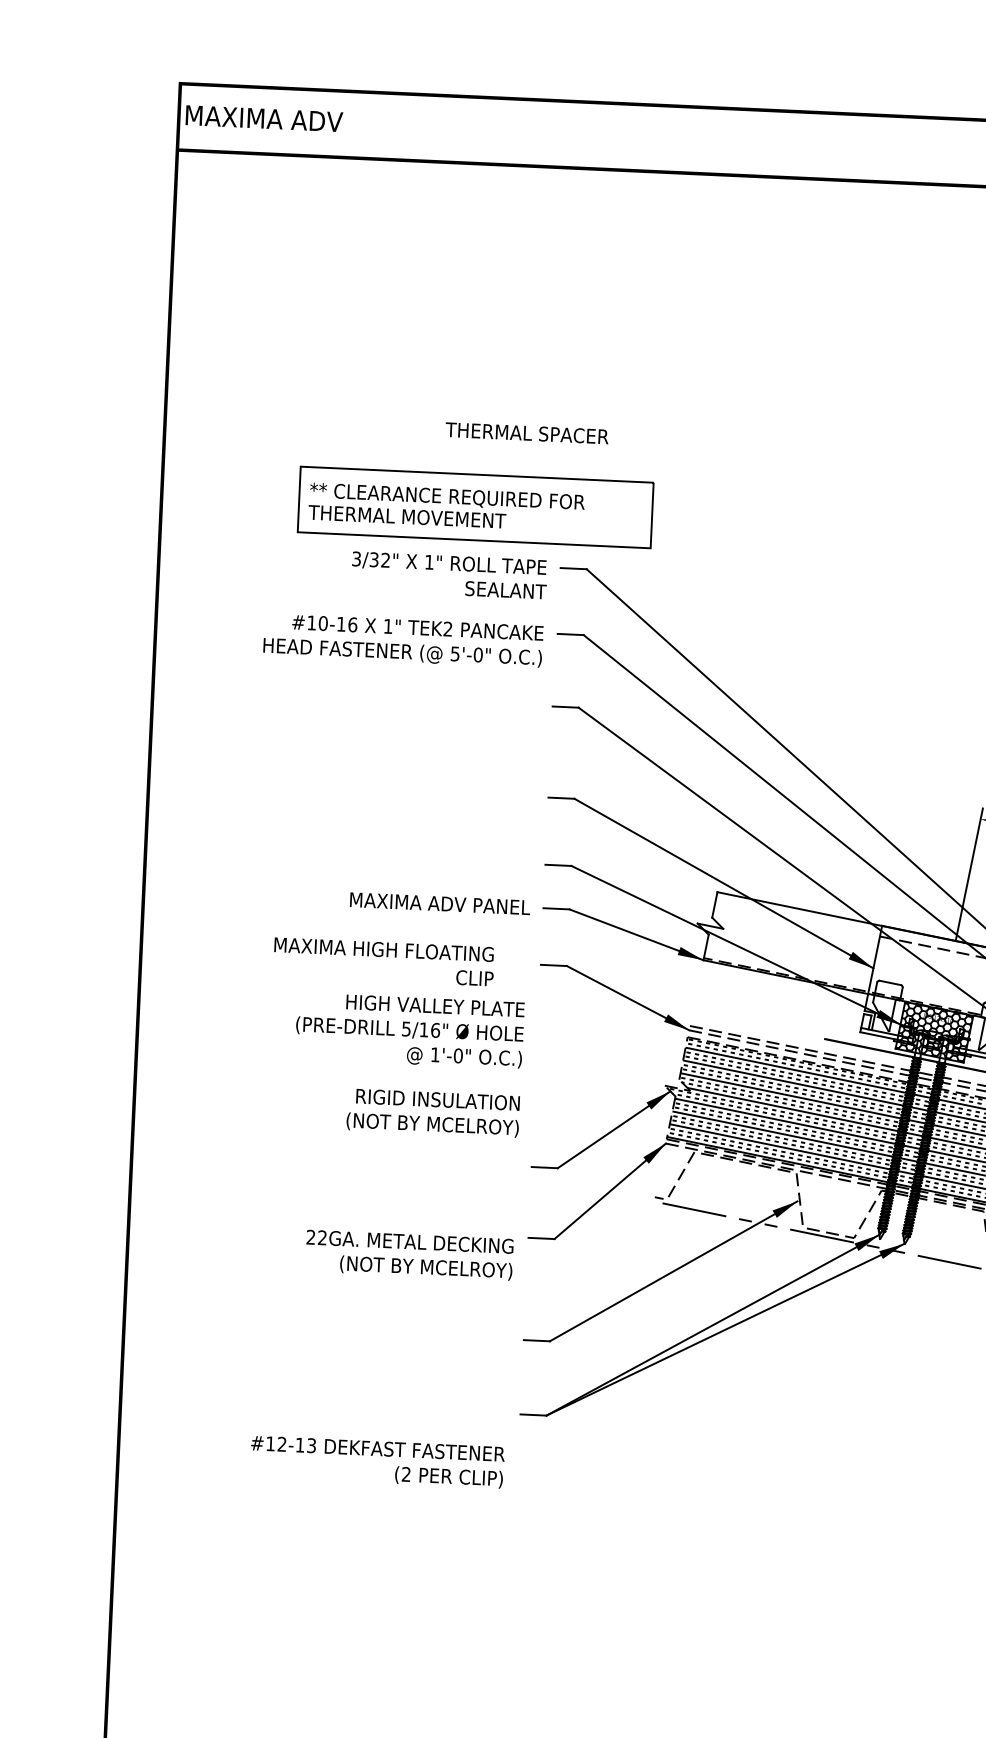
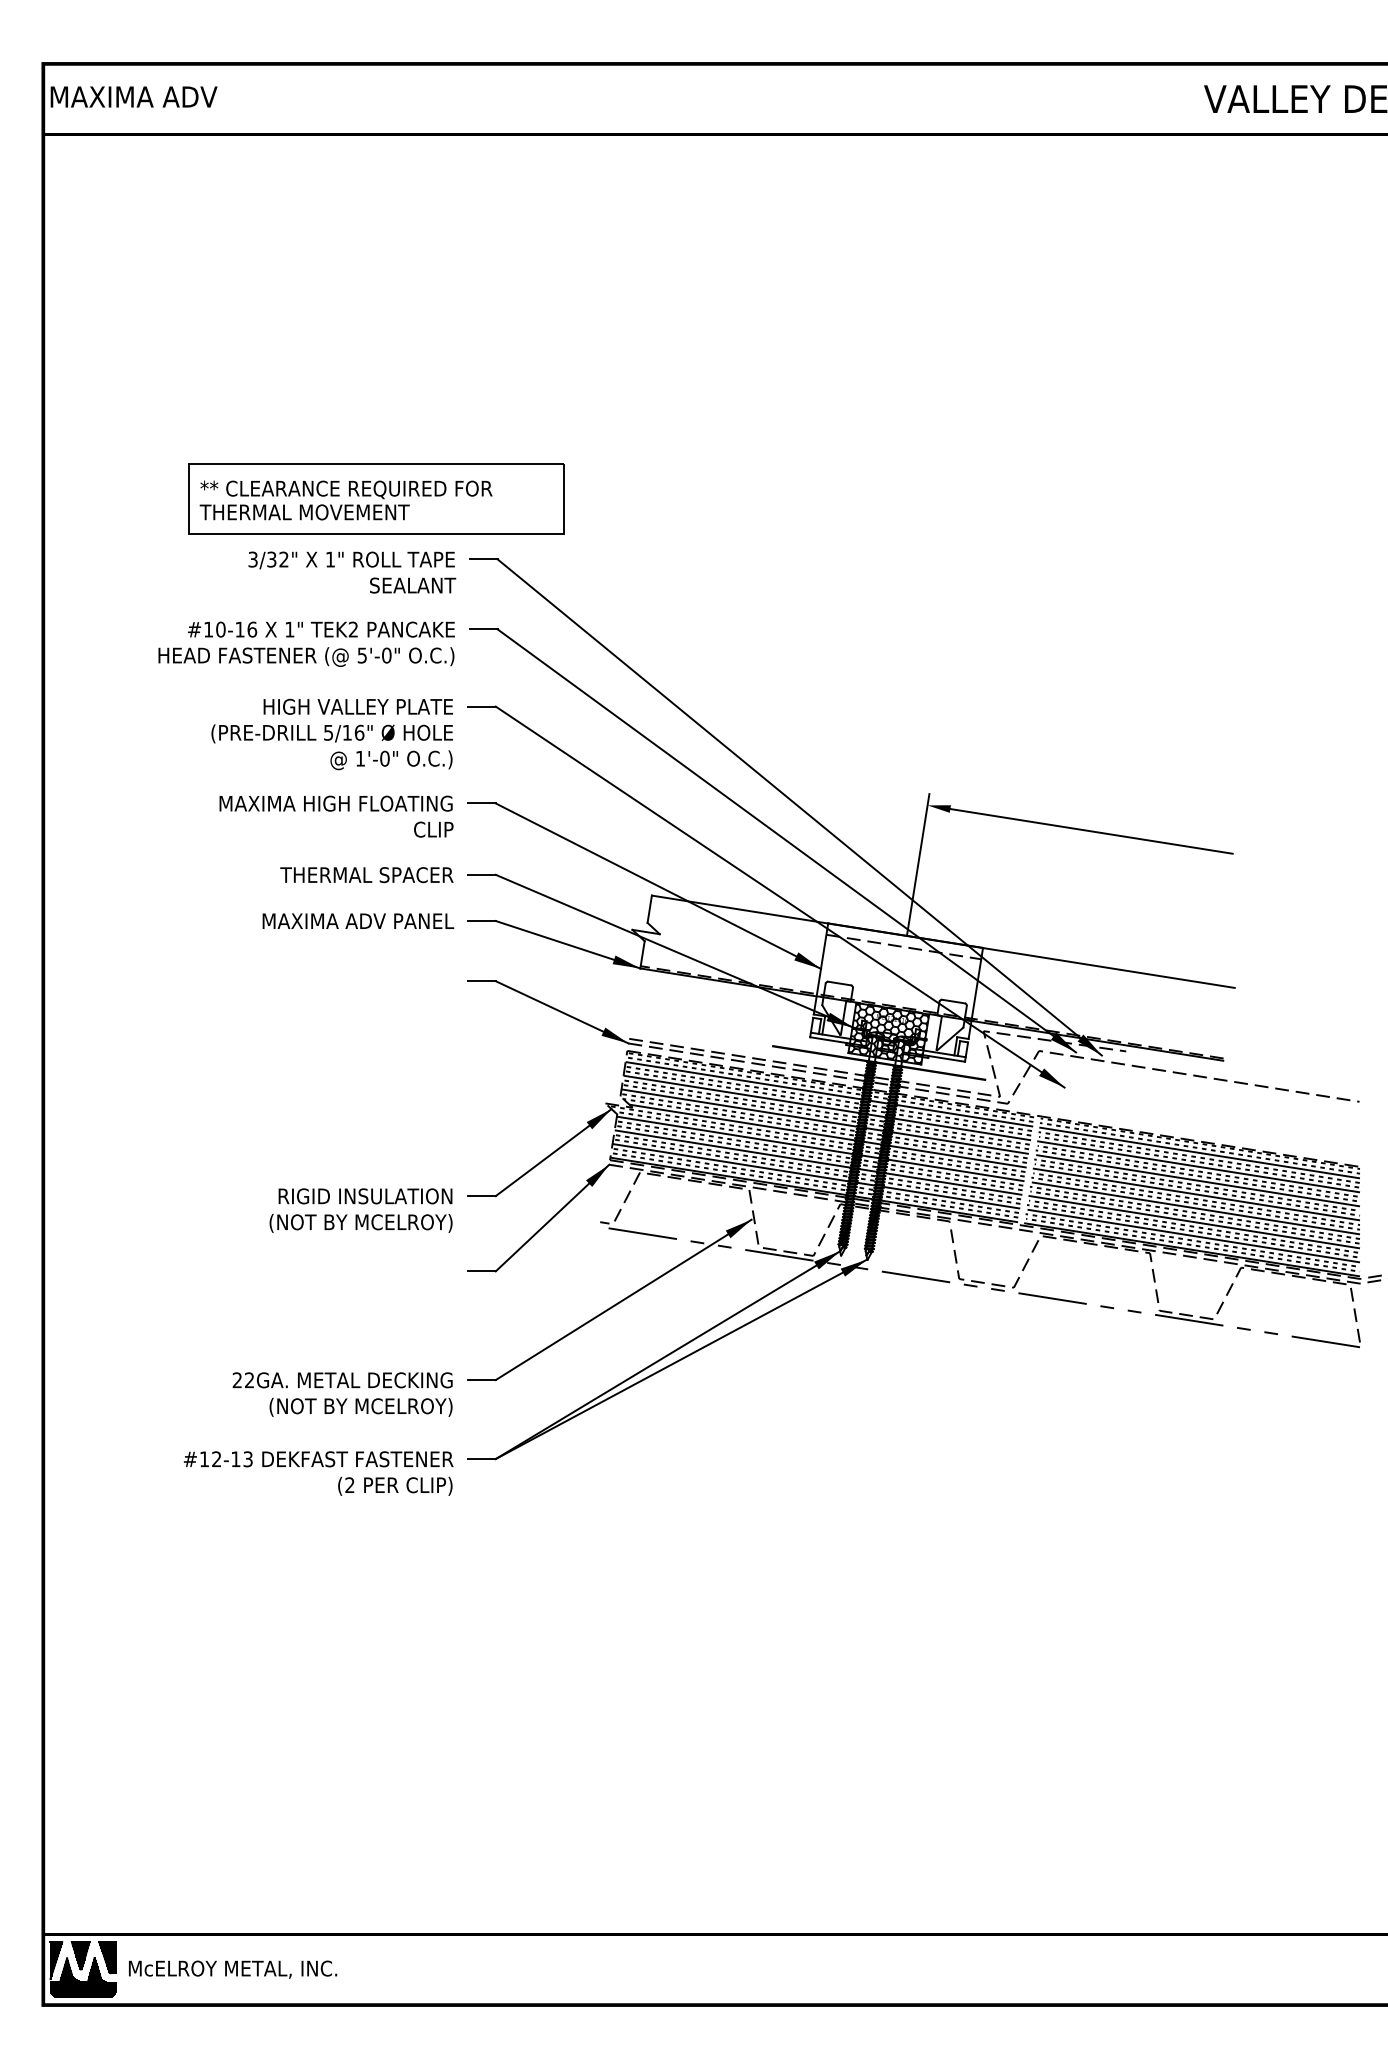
text: (526, 433) -> (366, 875), moved
text: (383, 961) -> (336, 816), moved
text: (409, 1030) -> (331, 734), moved
text: (432, 1112) -> (360, 1210), moved
text: (409, 1255) -> (342, 1394), moved
text: (377, 1462) -> (318, 1473), moved

